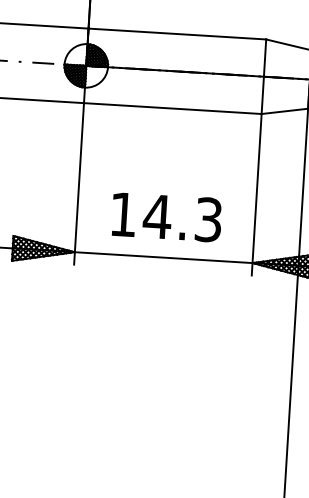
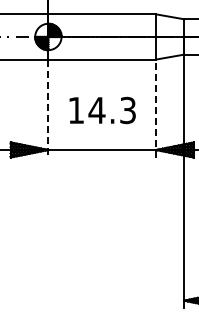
line: (79, 183) -> (48, 108), solid -> dashed
line: (257, 194) -> (156, 108), solid -> dashed
text: (166, 217) -> (102, 110), moved

